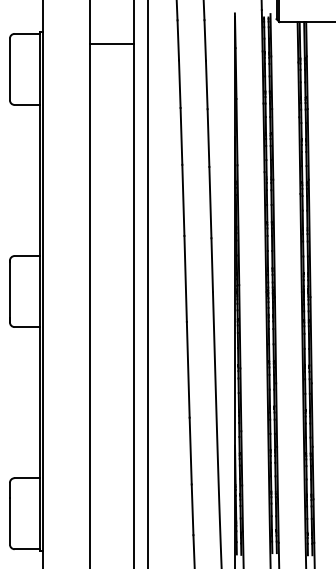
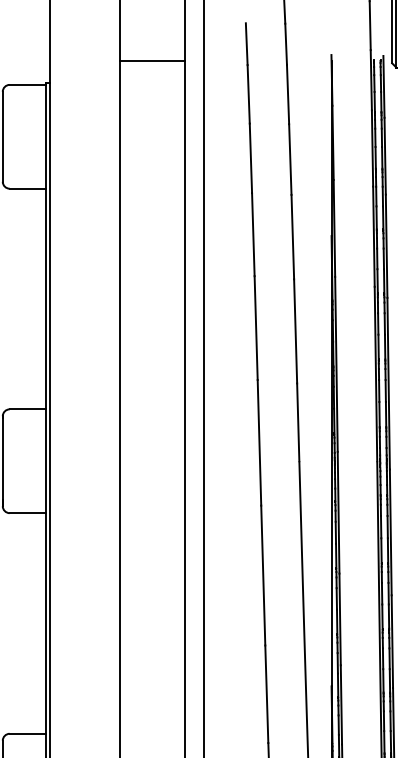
line: (111, 43) -> (151, 60), moved

